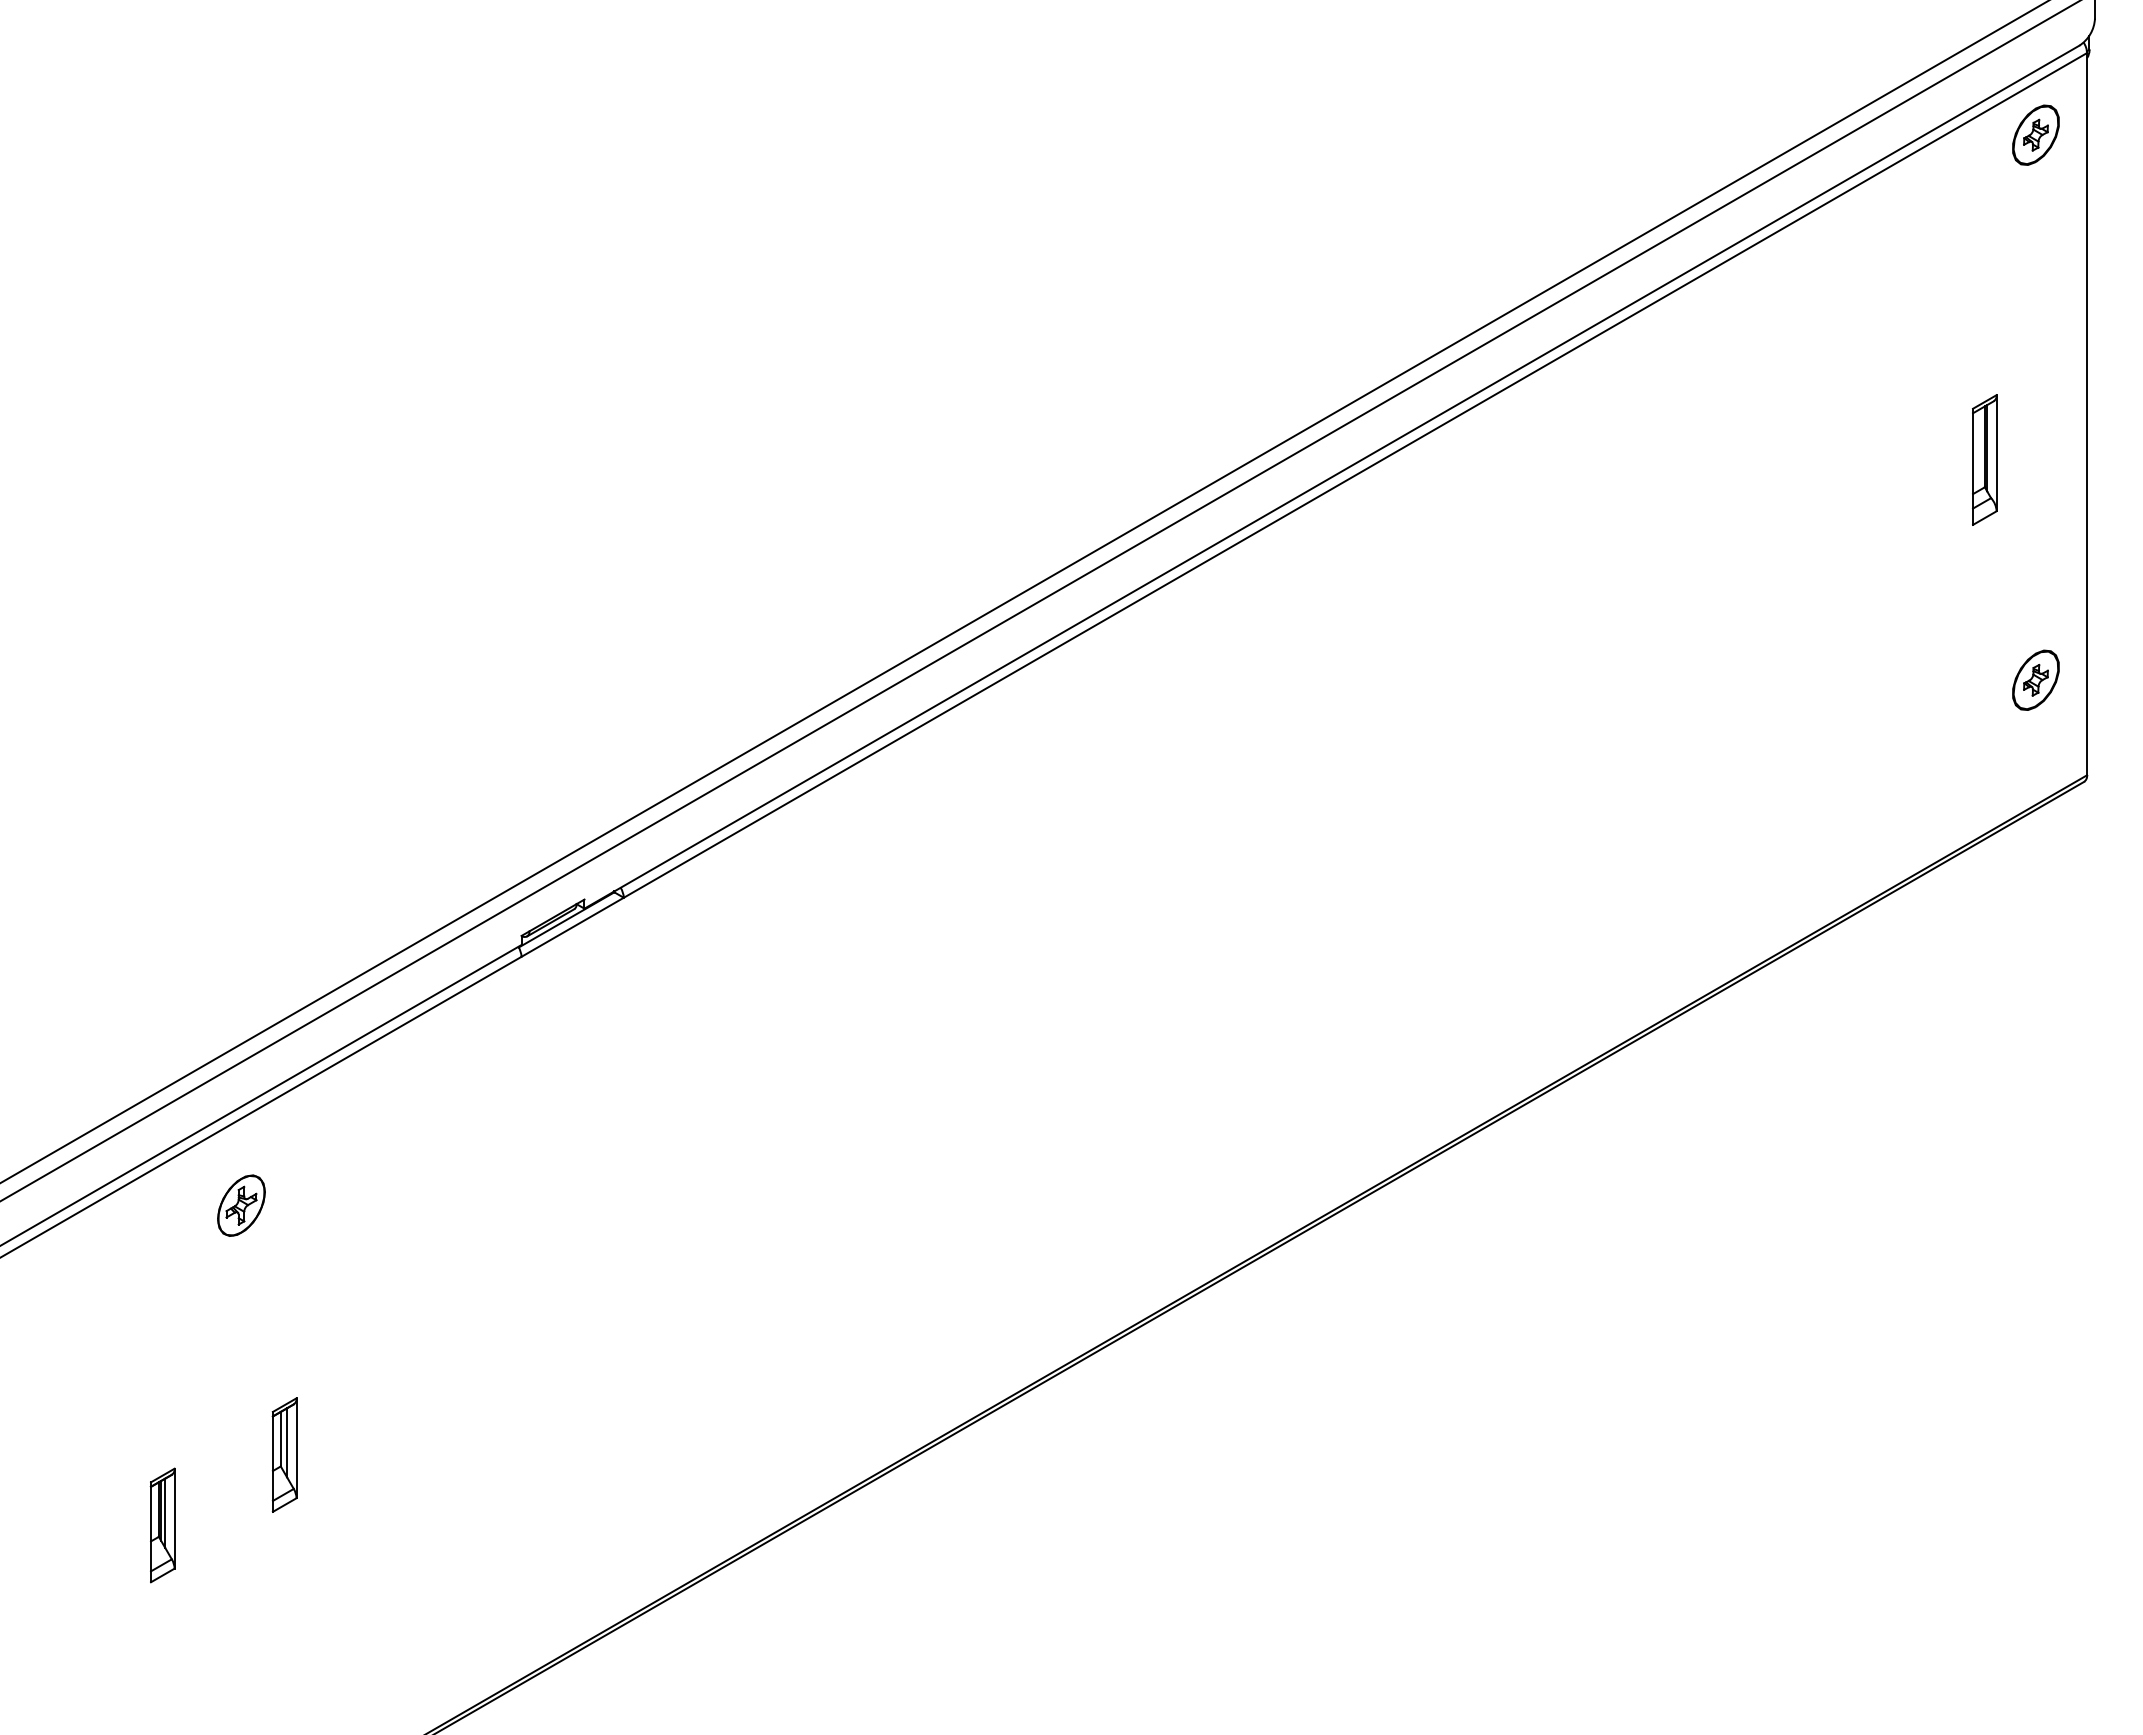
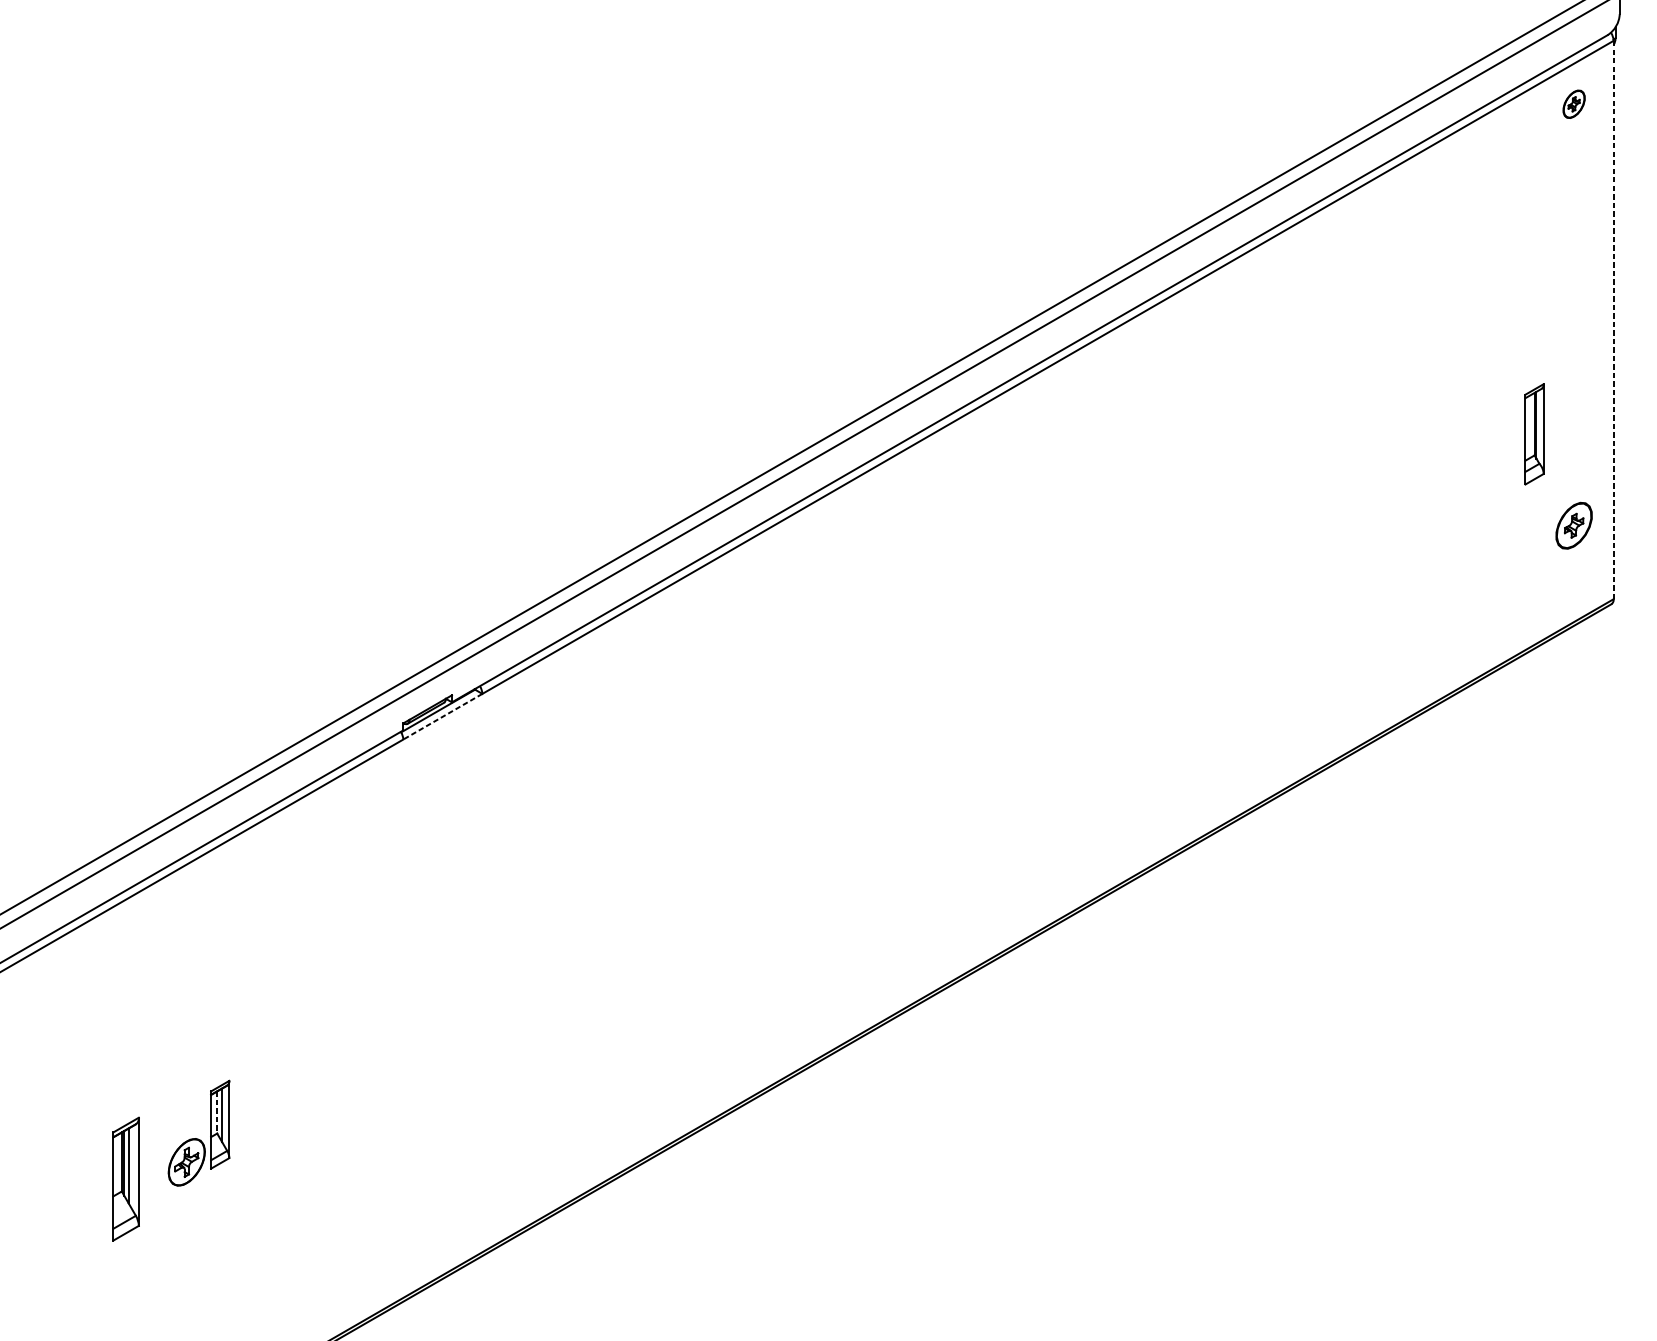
part: (2035, 134) -> (1573, 103), size x0.6
line: (2087, 413) -> (1613, 319), solid -> dashed
part: (1984, 459) -> (1534, 433), moved
line: (572, 927) -> (442, 716), solid -> dashed
part: (241, 1205) -> (186, 1162), moved
line: (280, 1439) -> (216, 1112), solid -> dashed
part: (162, 1525) -> (125, 1179), size x1.4

